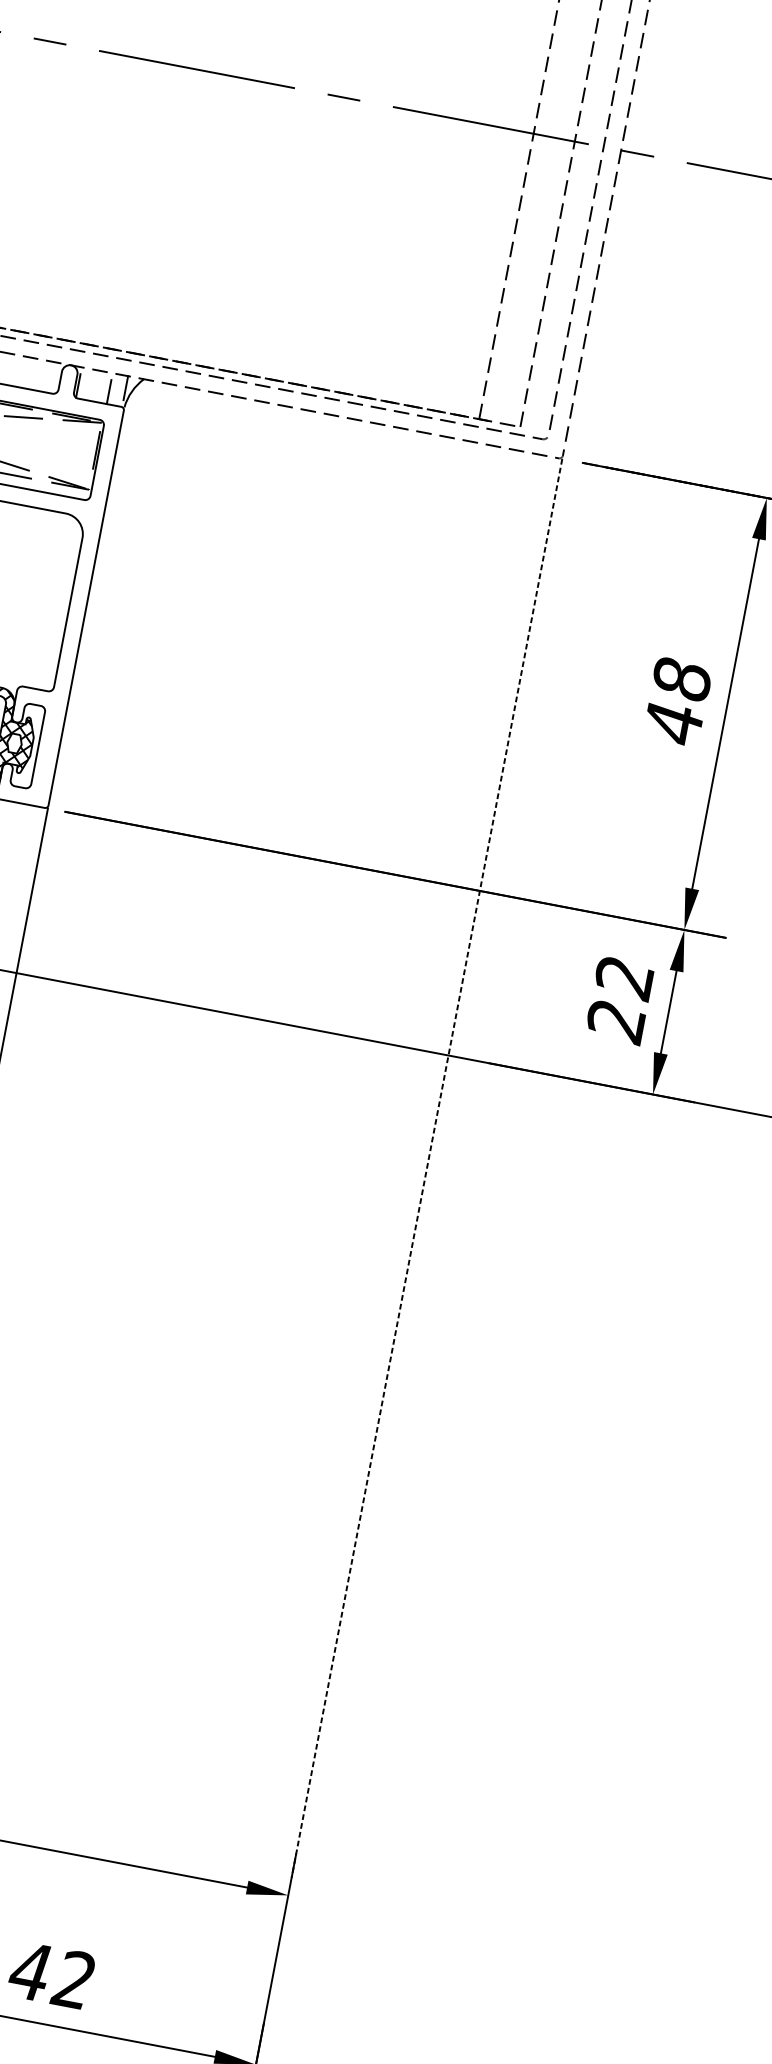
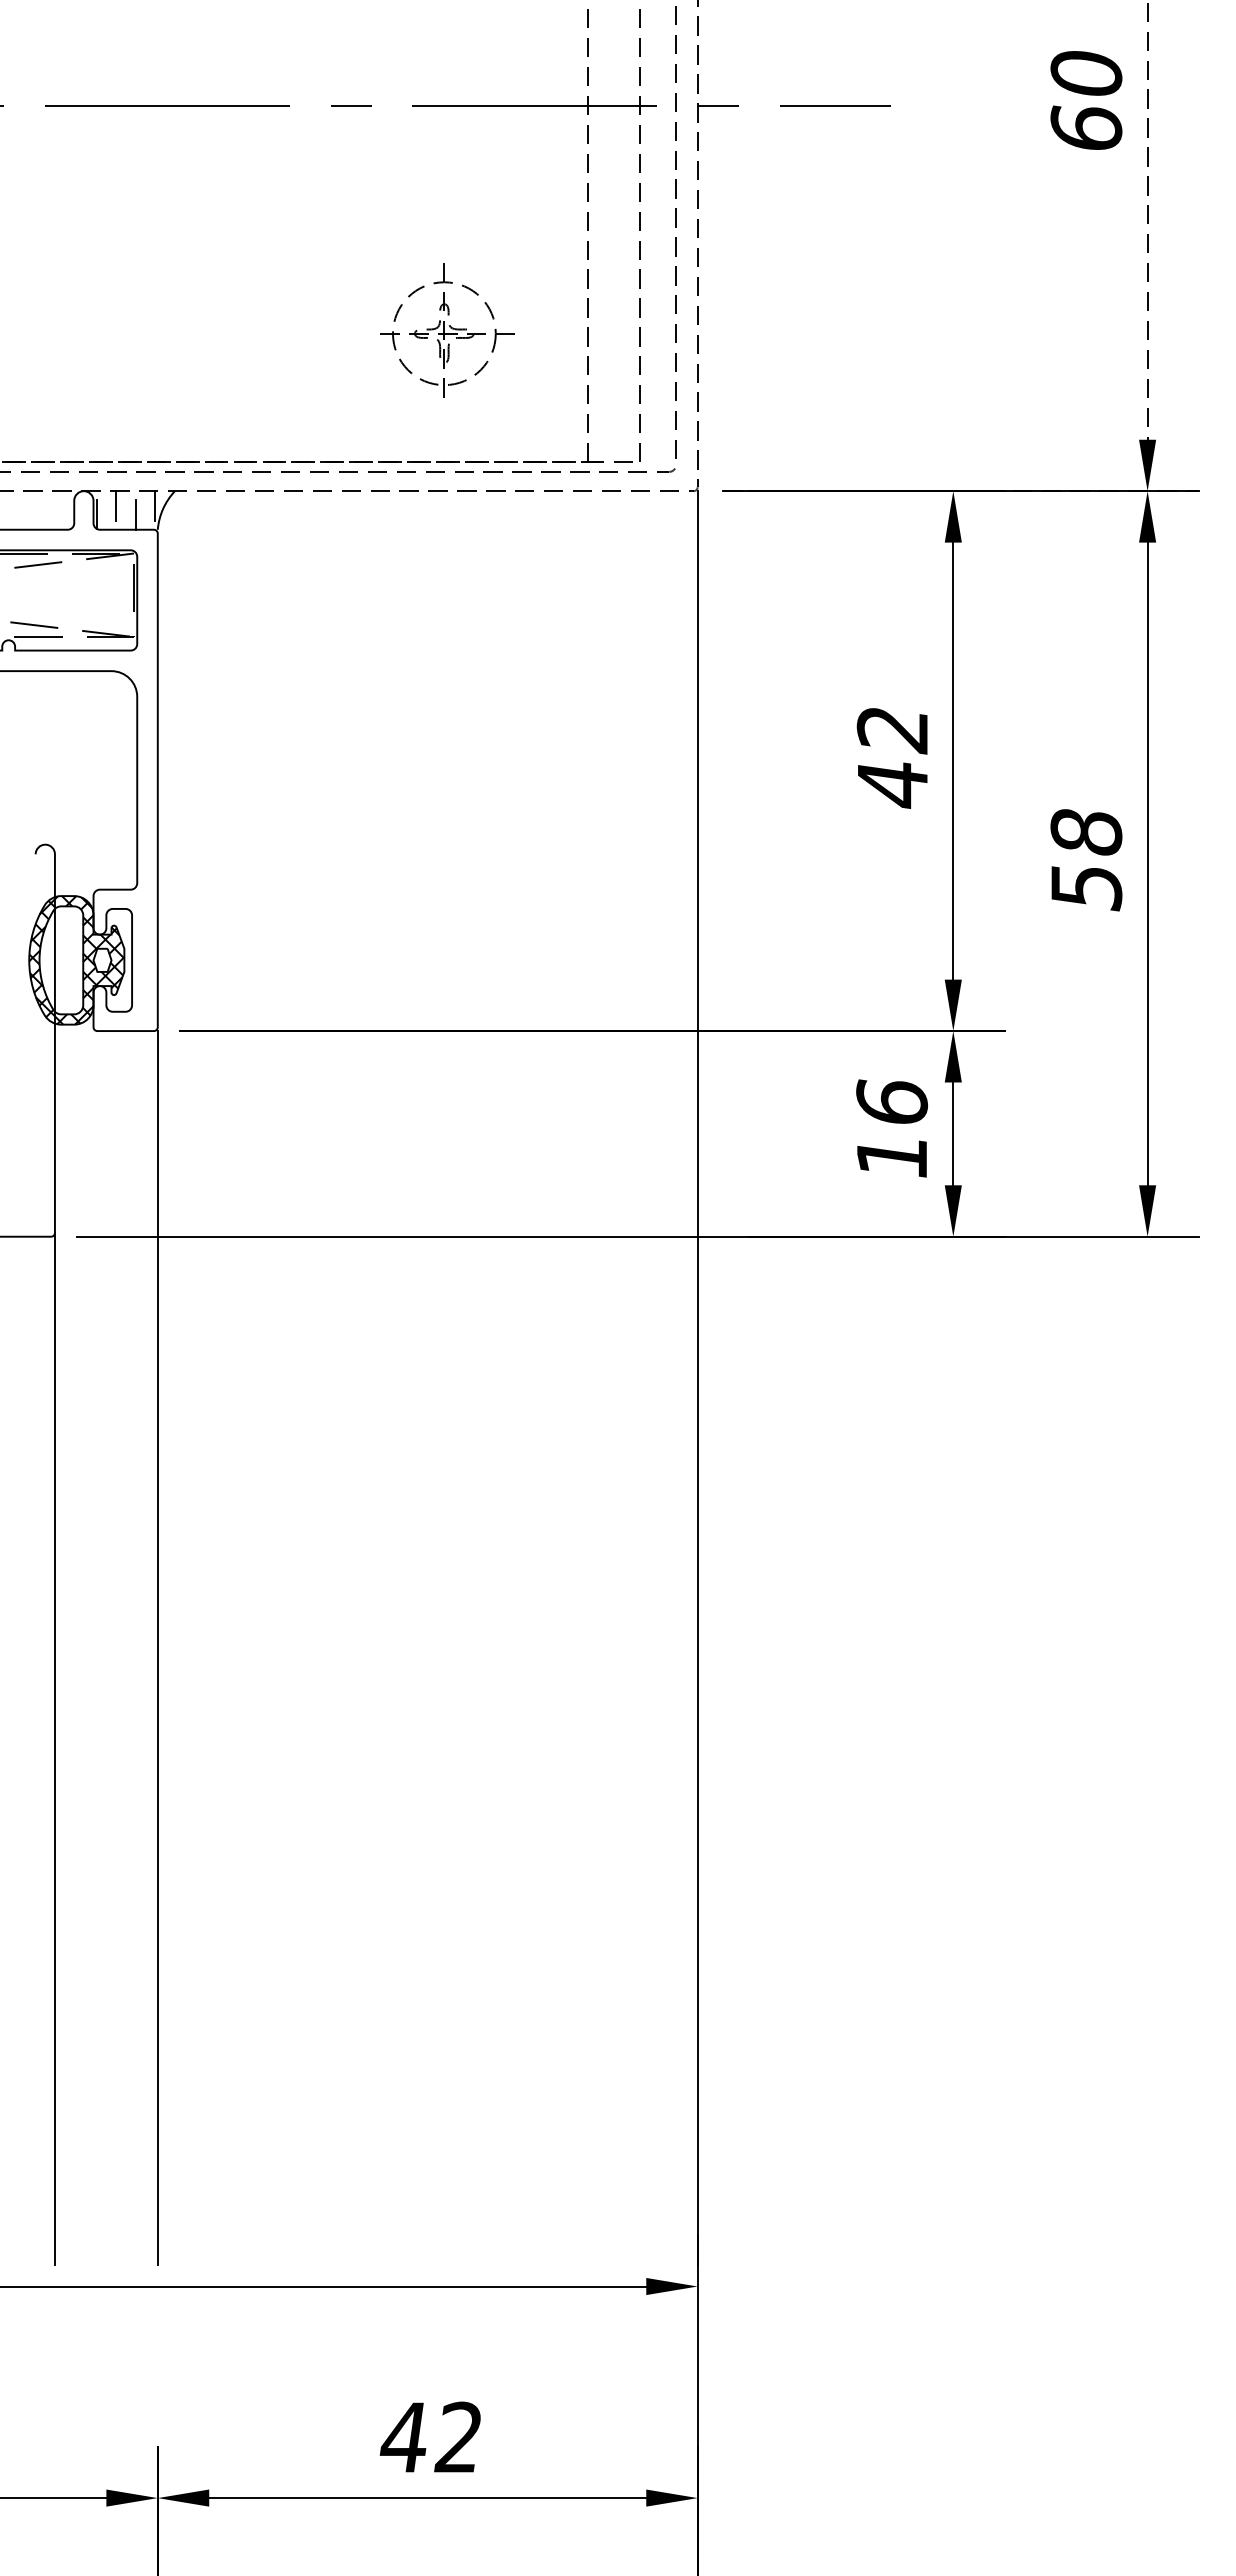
part: (386, 292) -> (447, 330), added
line: (94, 382) -> (116, 506), added
text: (681, 680) -> (892, 730), 48 -> 42
text: (620, 1000) -> (892, 1130), 22 -> 16
line: (426, 1168) -> (697, 1377), dashed -> solid

